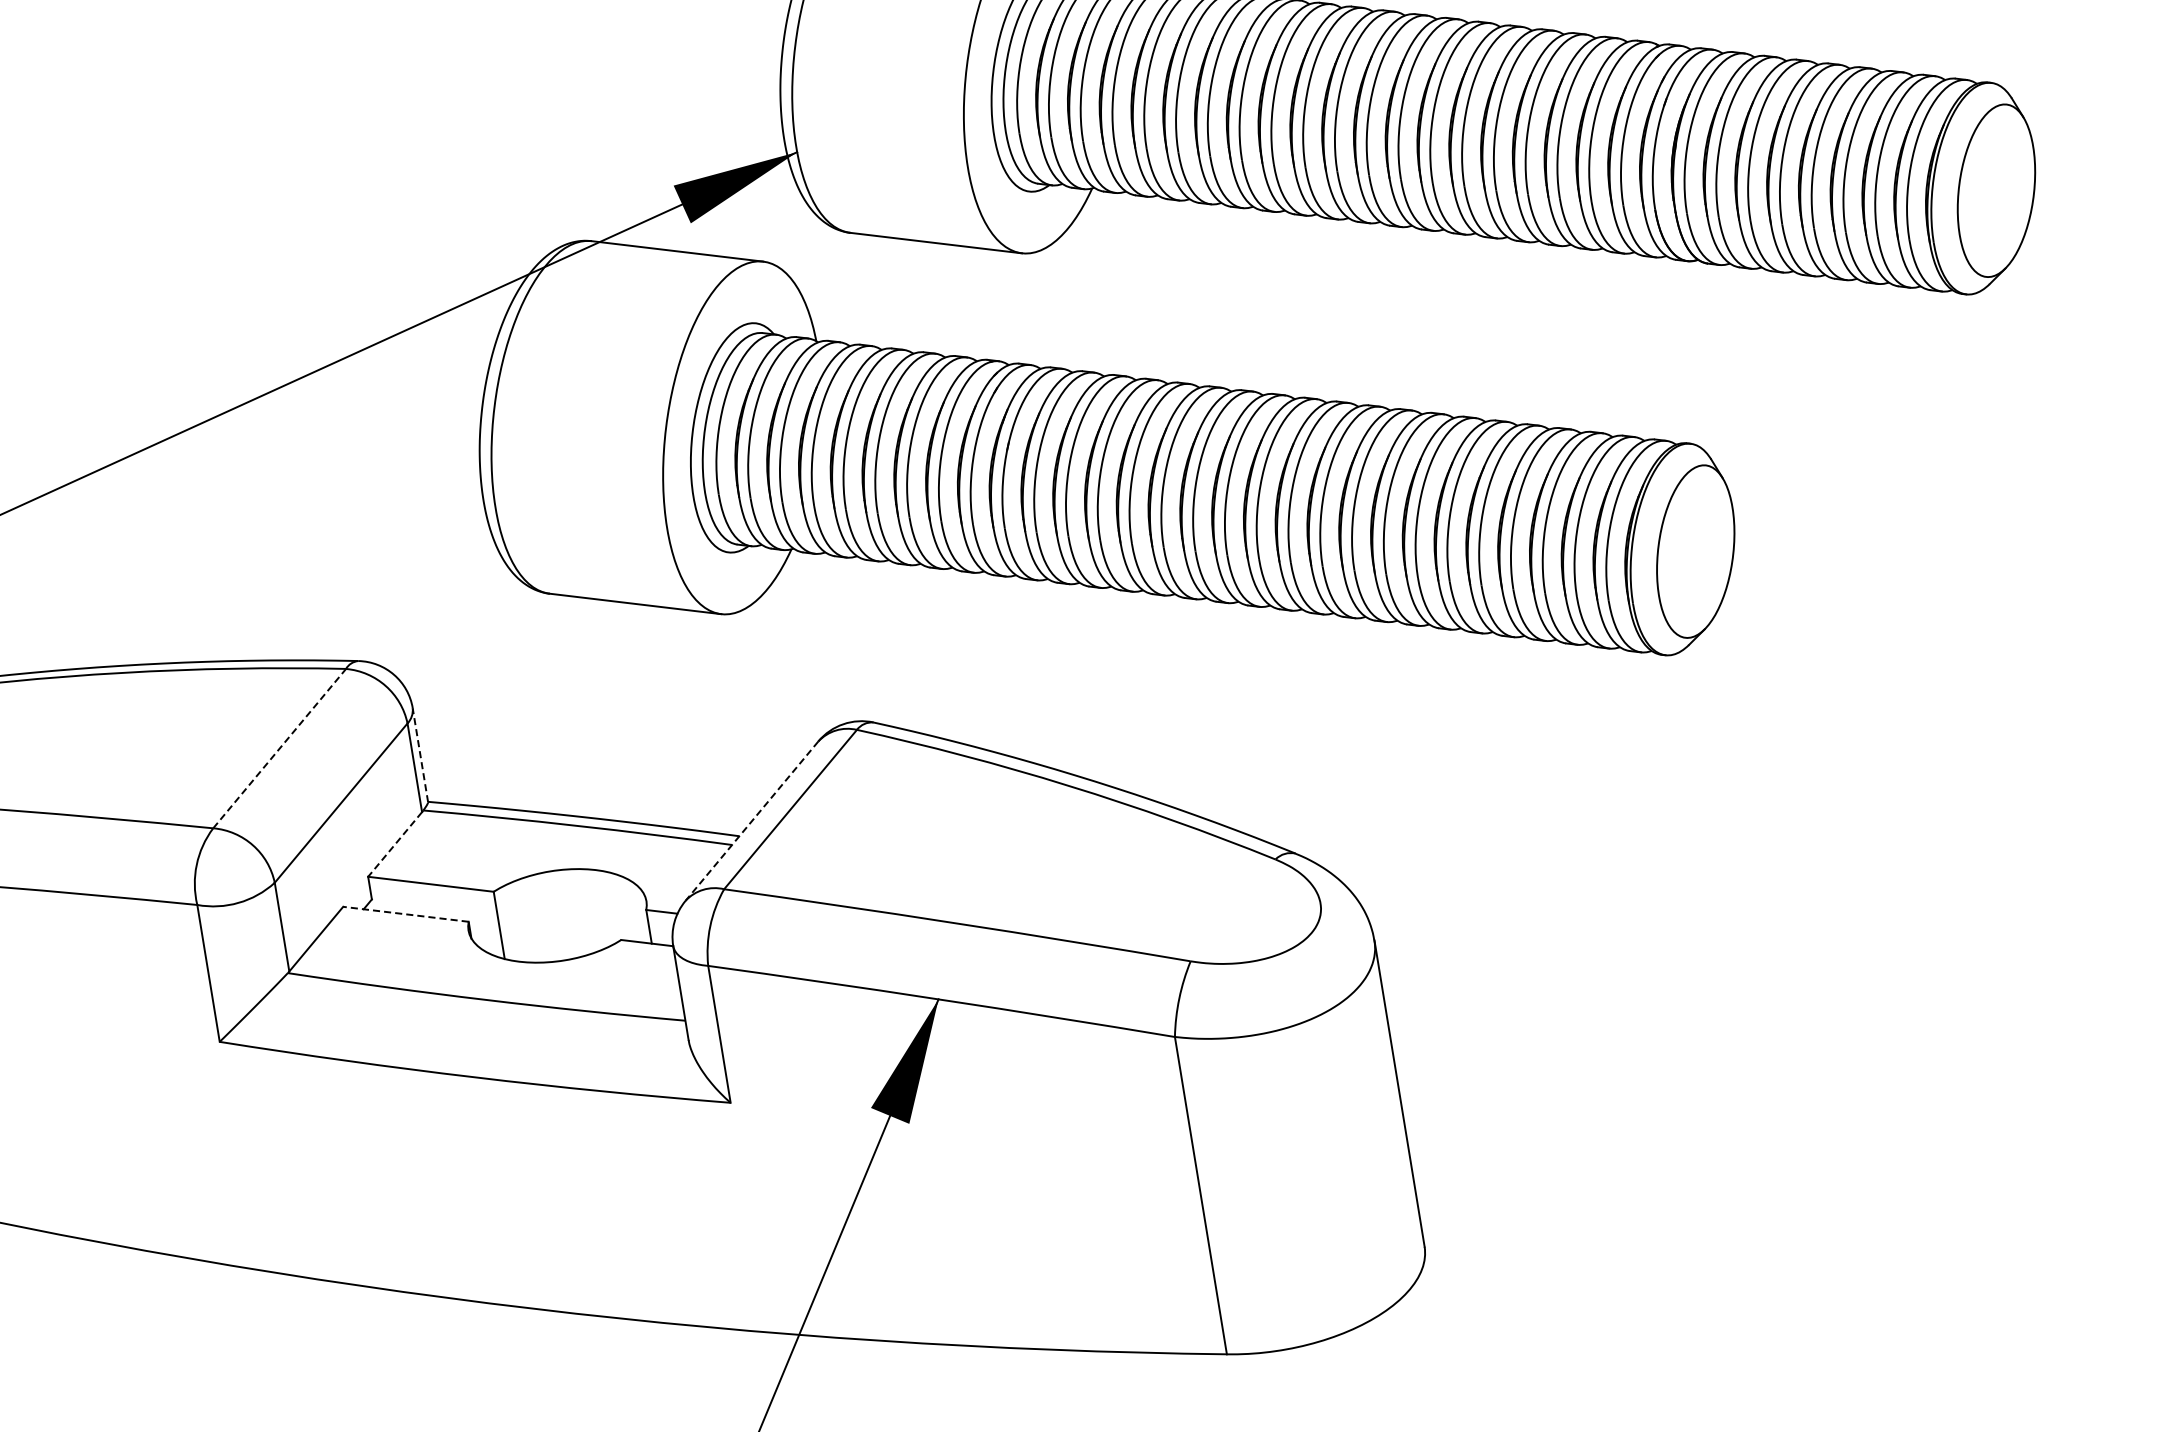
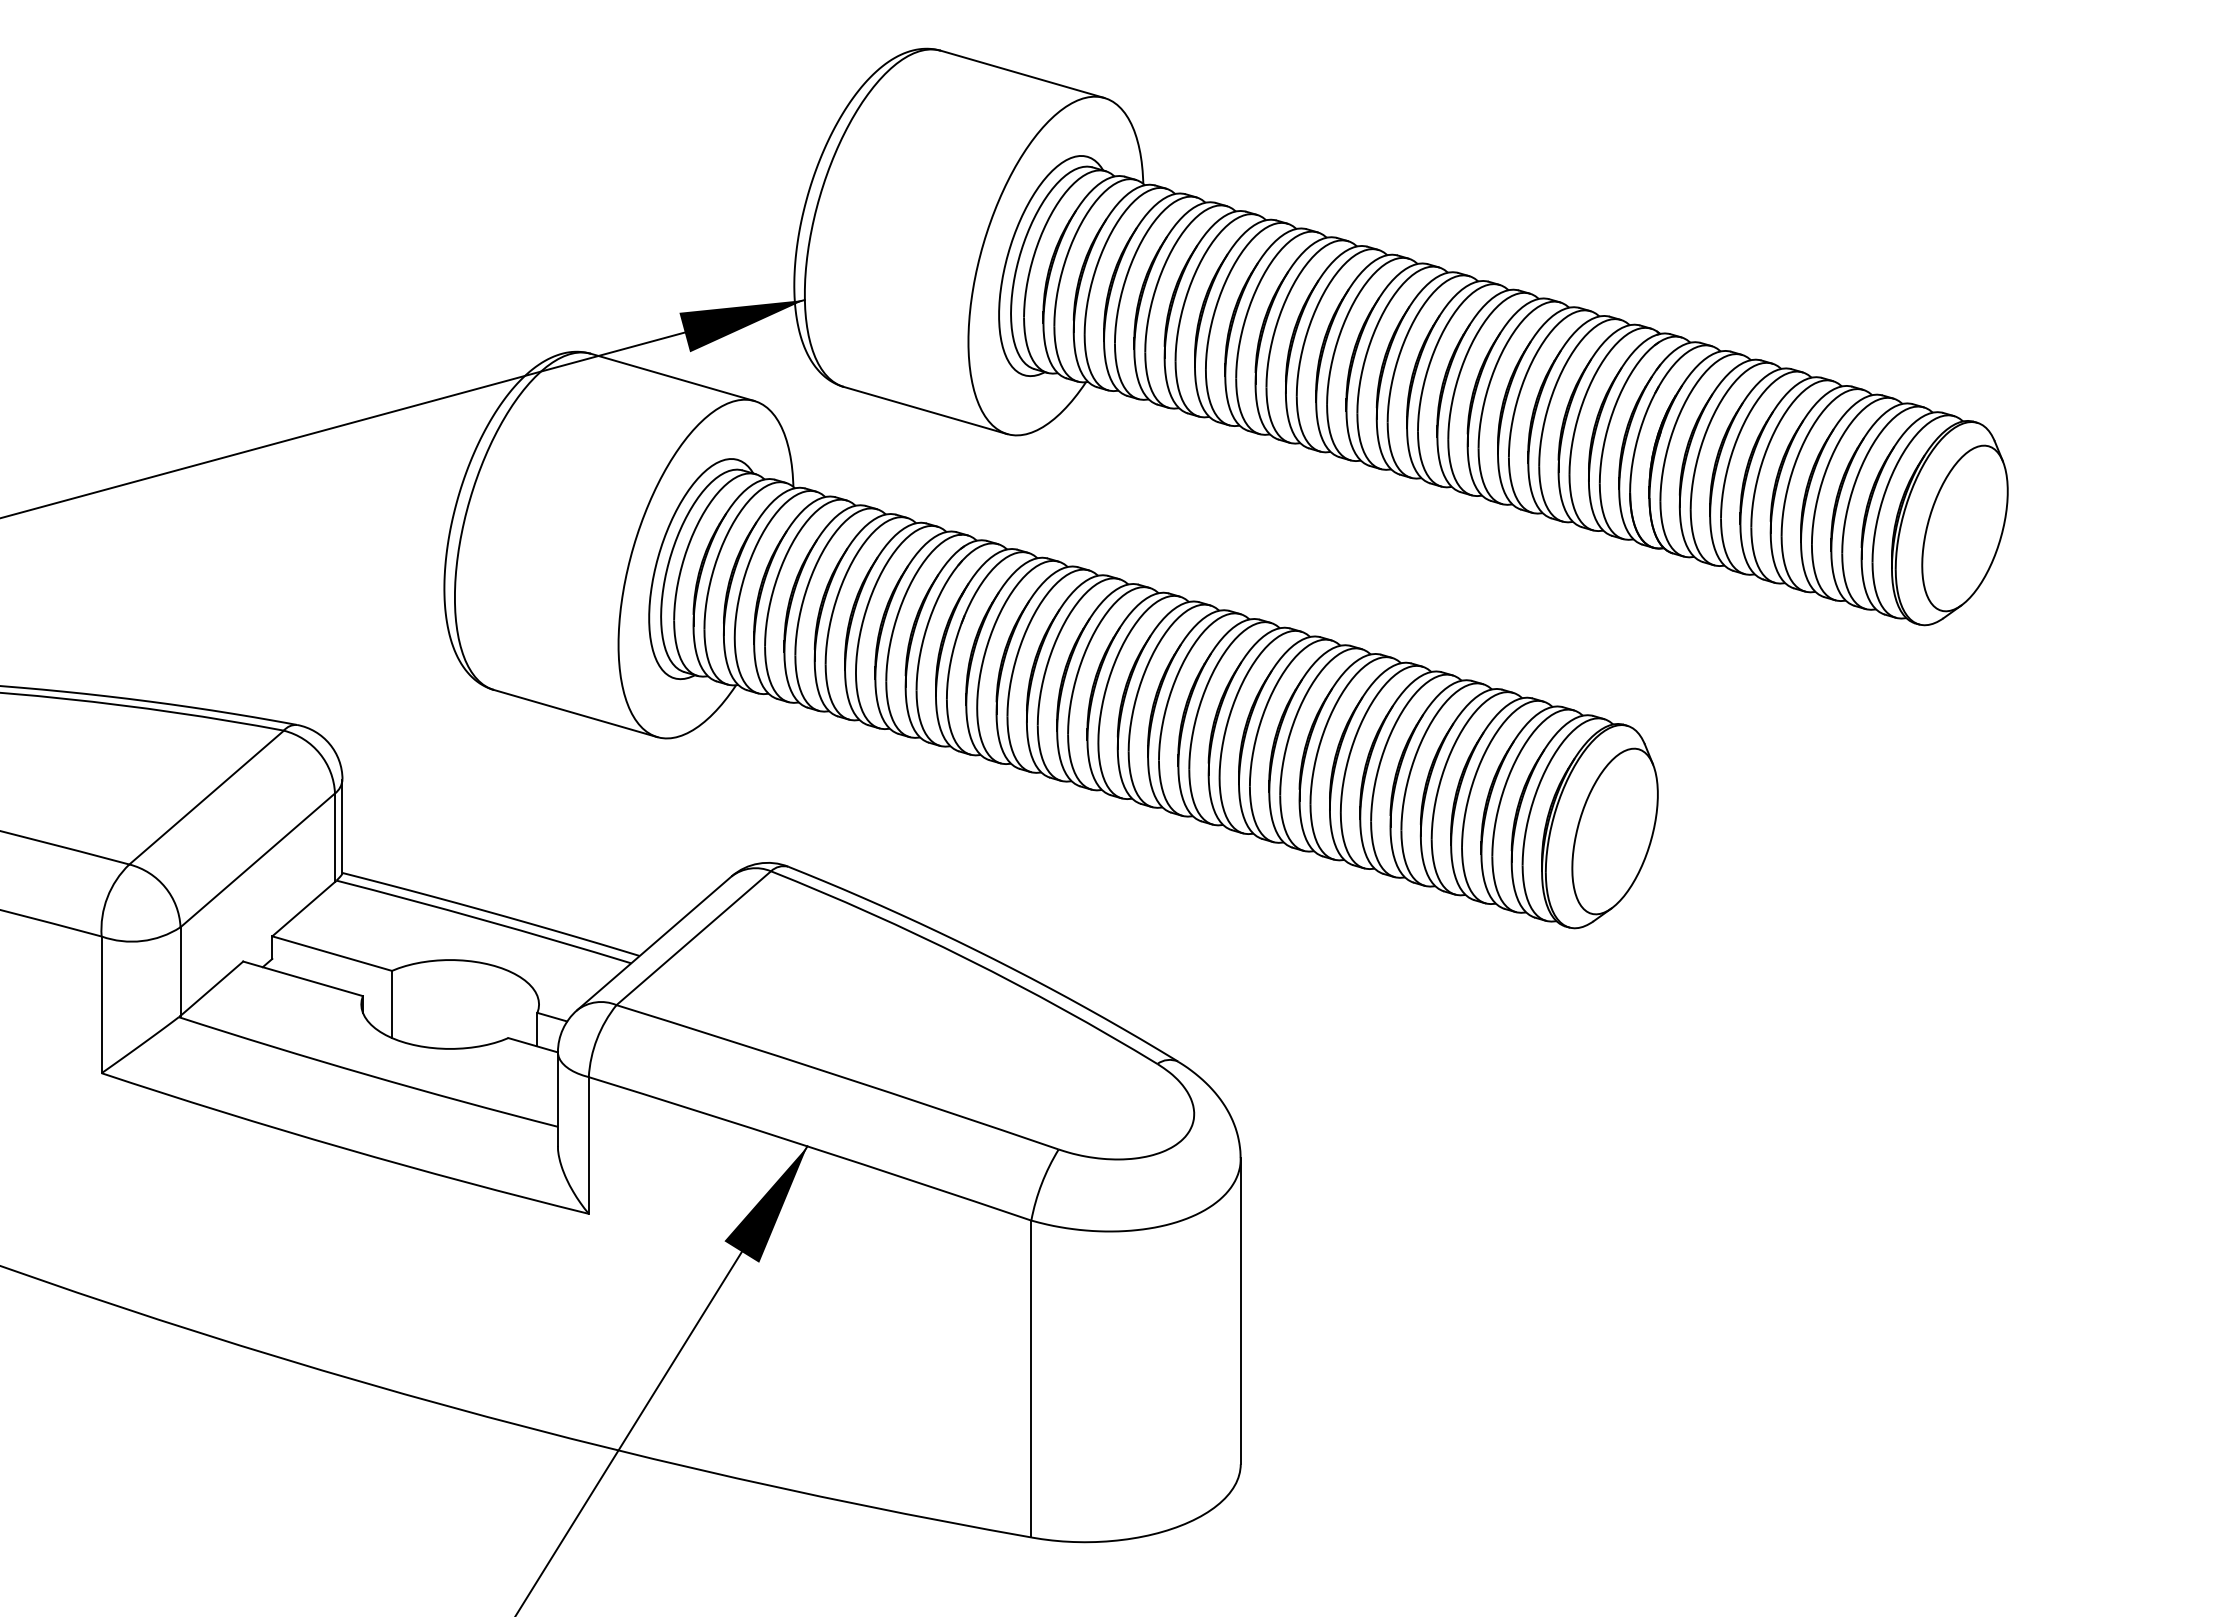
line: (280, 748) -> (207, 797), dashed -> solid
line: (420, 755) -> (342, 826), dashed -> solid
line: (752, 821) -> (654, 943), dashed -> solid
line: (395, 844) -> (303, 909), dashed -> solid
line: (405, 914) -> (302, 978), dashed -> solid

